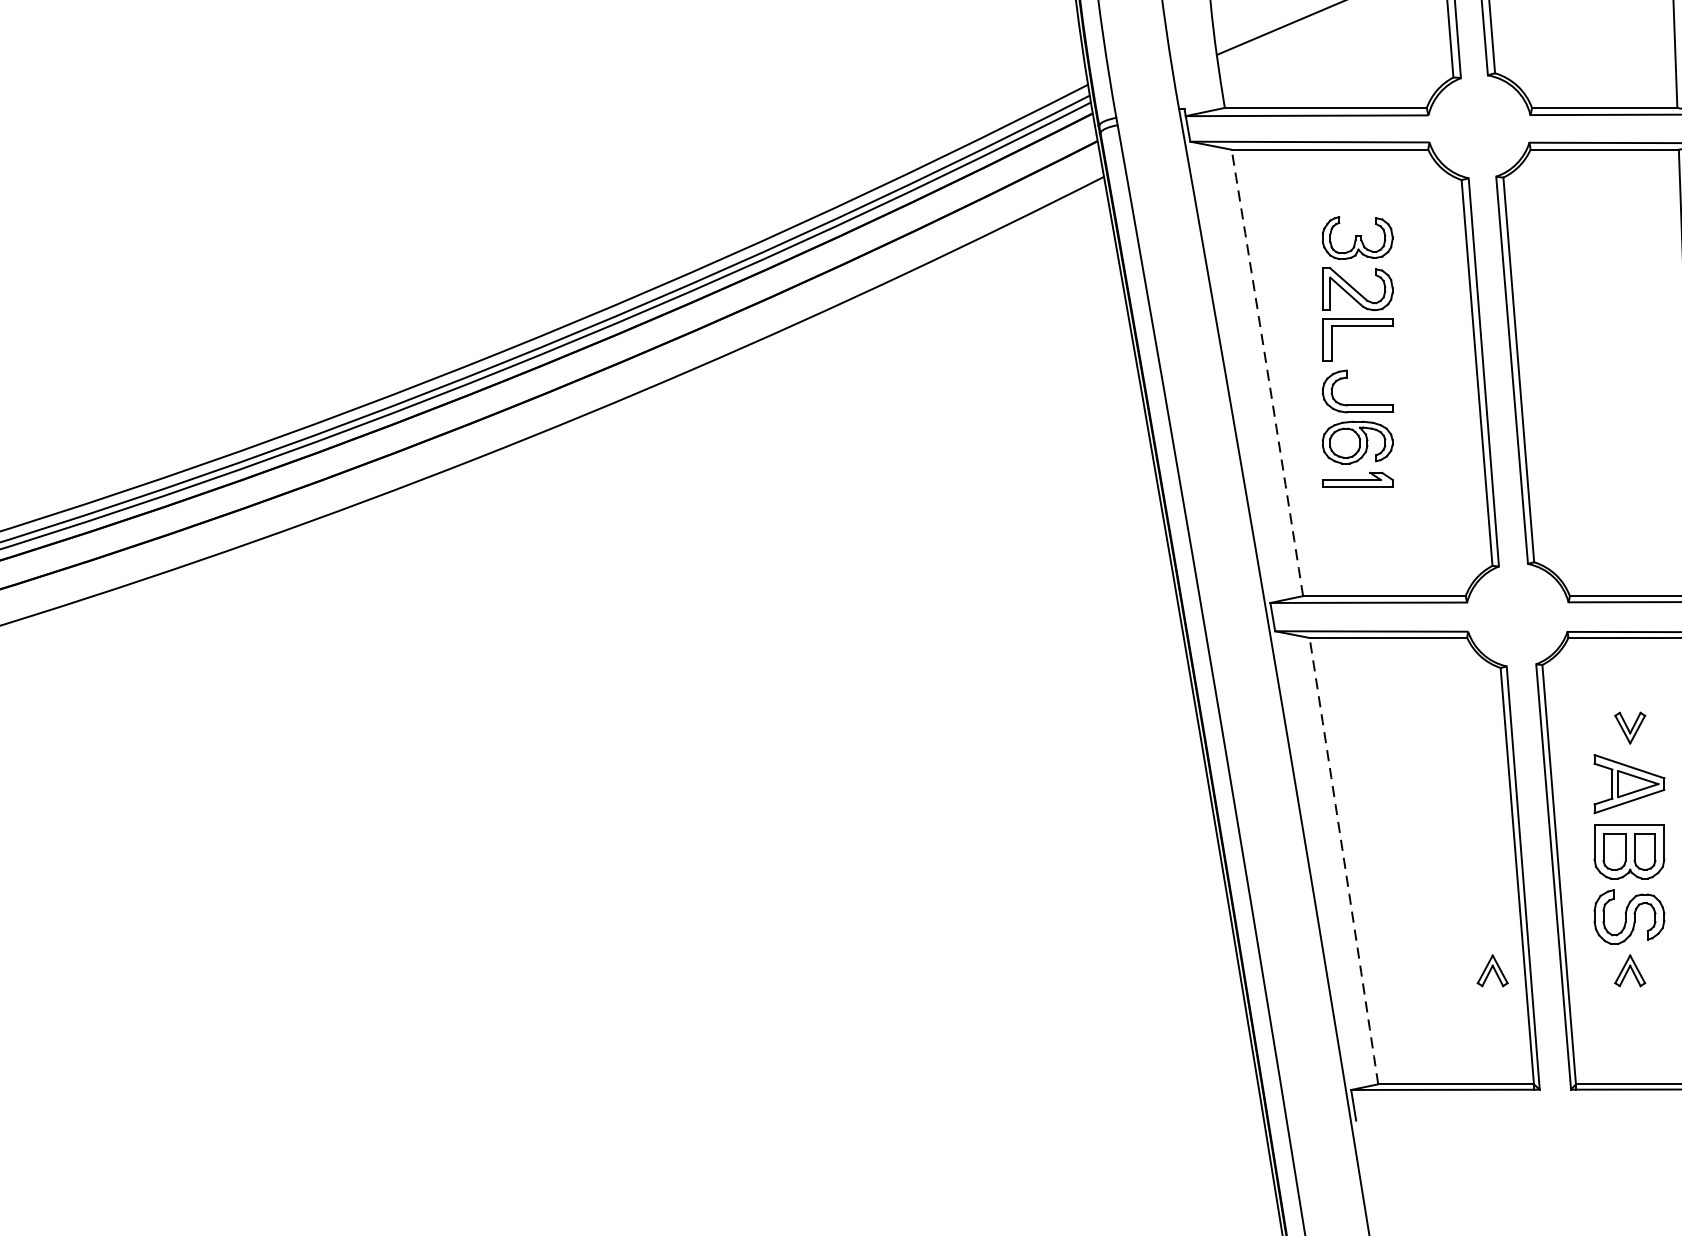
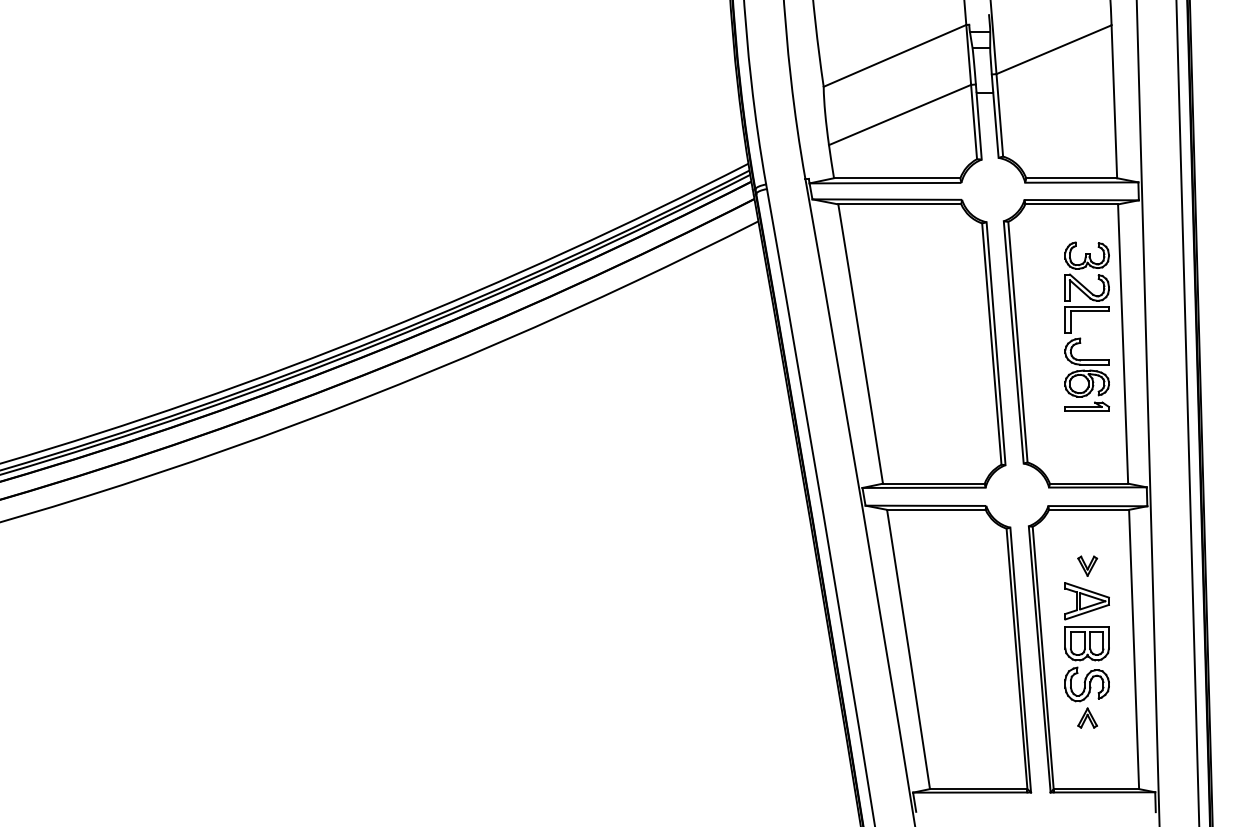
part: (1347, 368) -> (1080, 337), moved
arc: (1267, 373) -> (860, 344), dashed -> solid
arc: (1343, 861) -> (908, 649), dashed -> solid
part: (1492, 969) -> (1001, 717), removed

